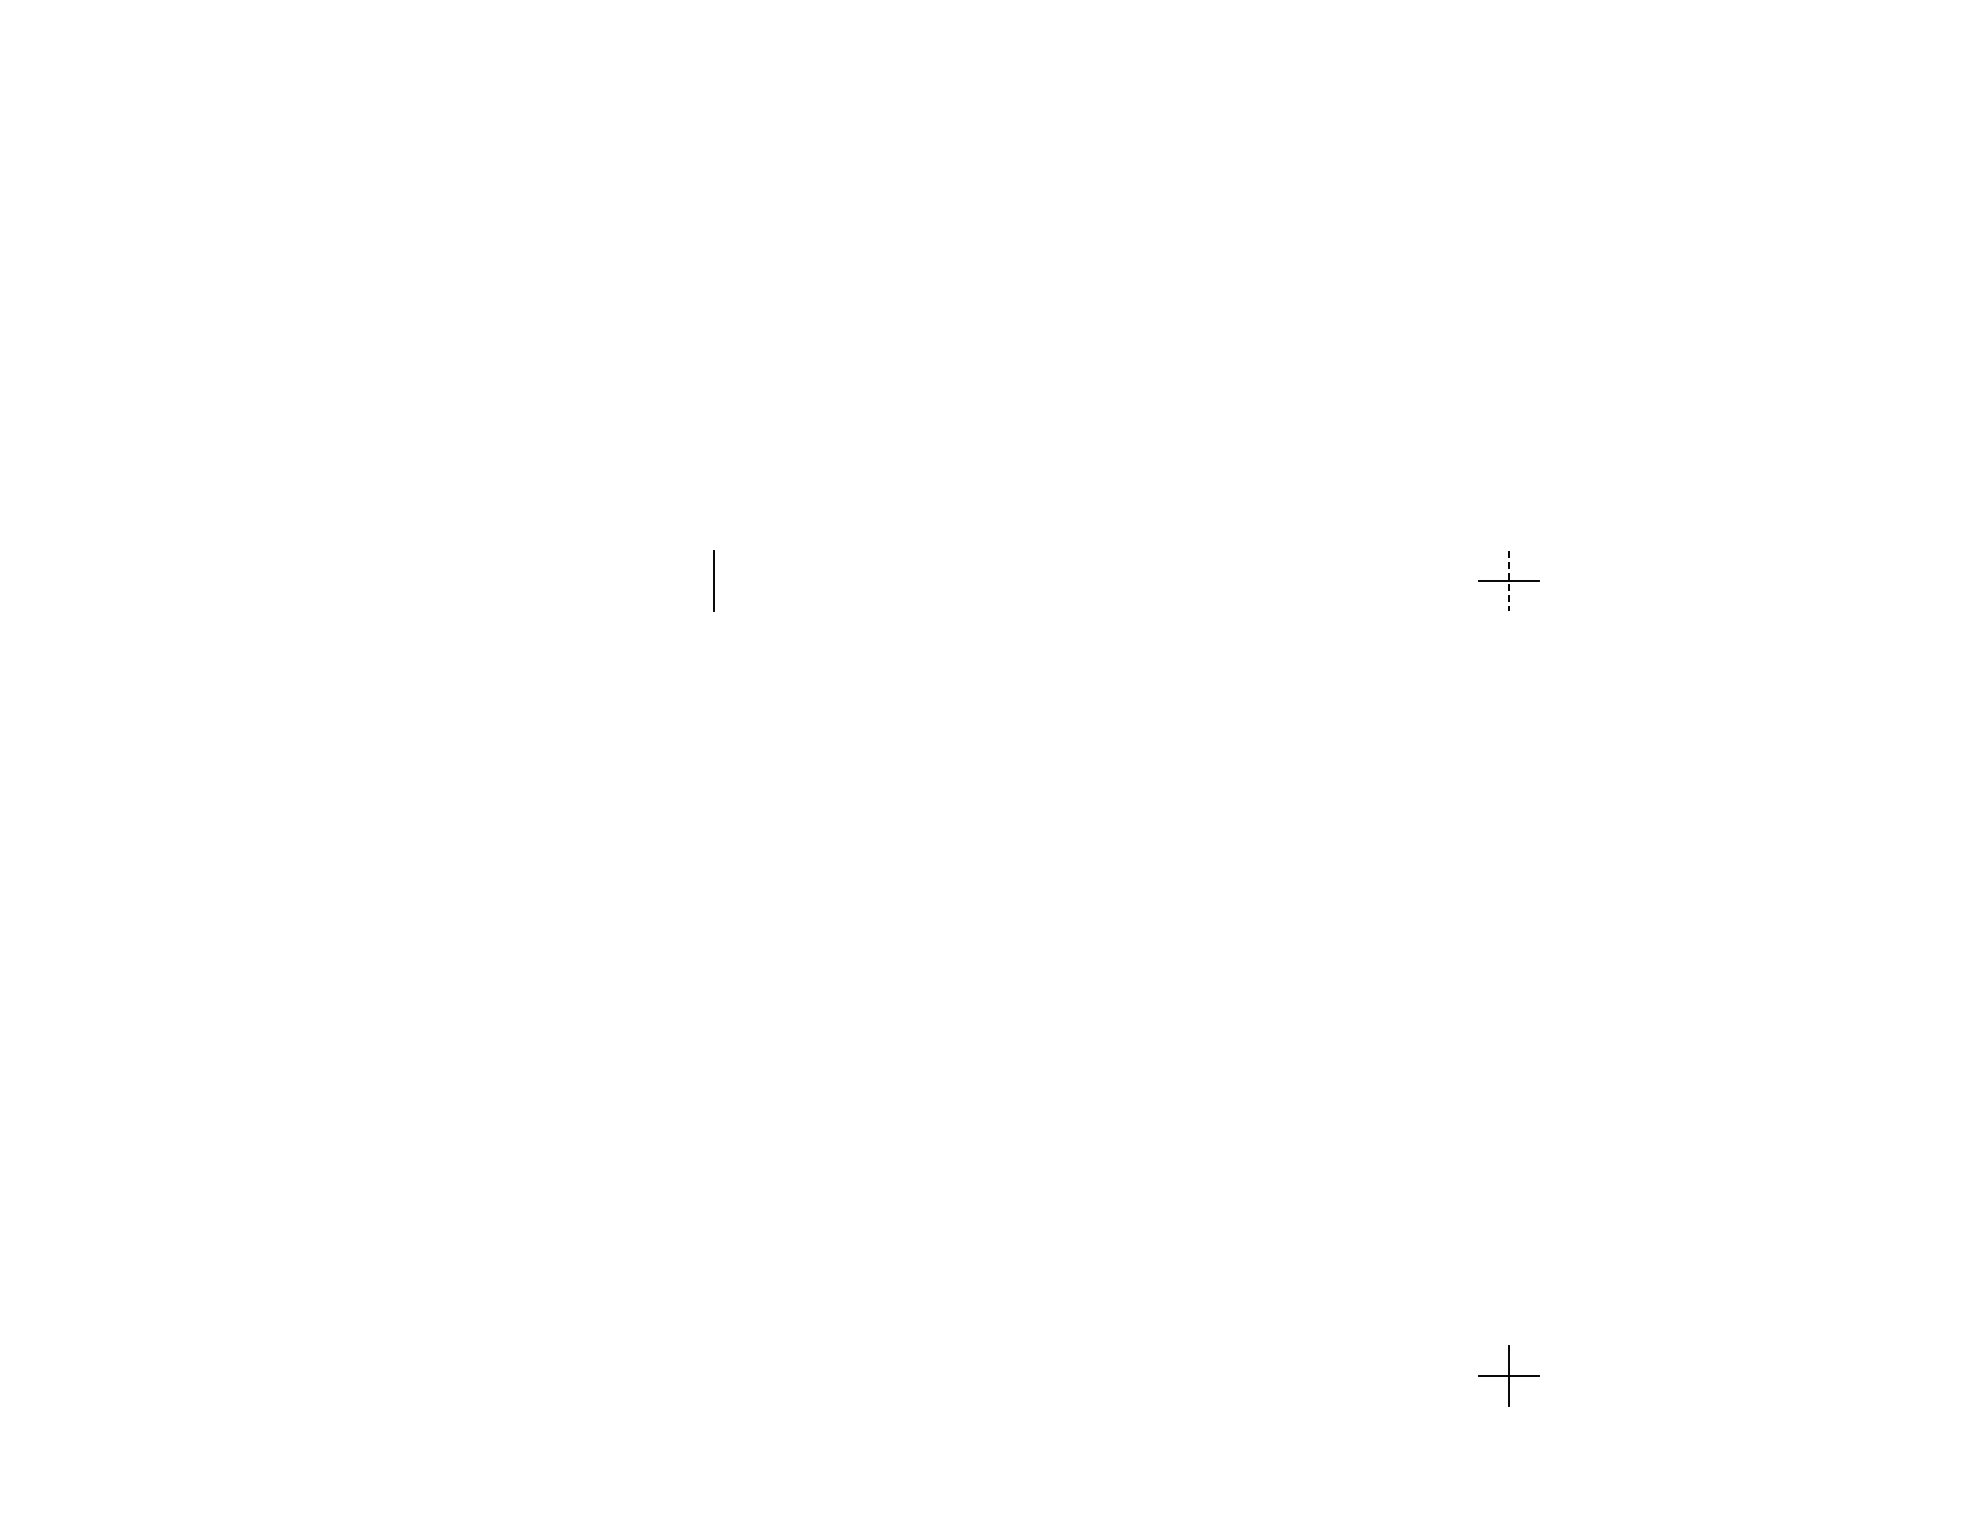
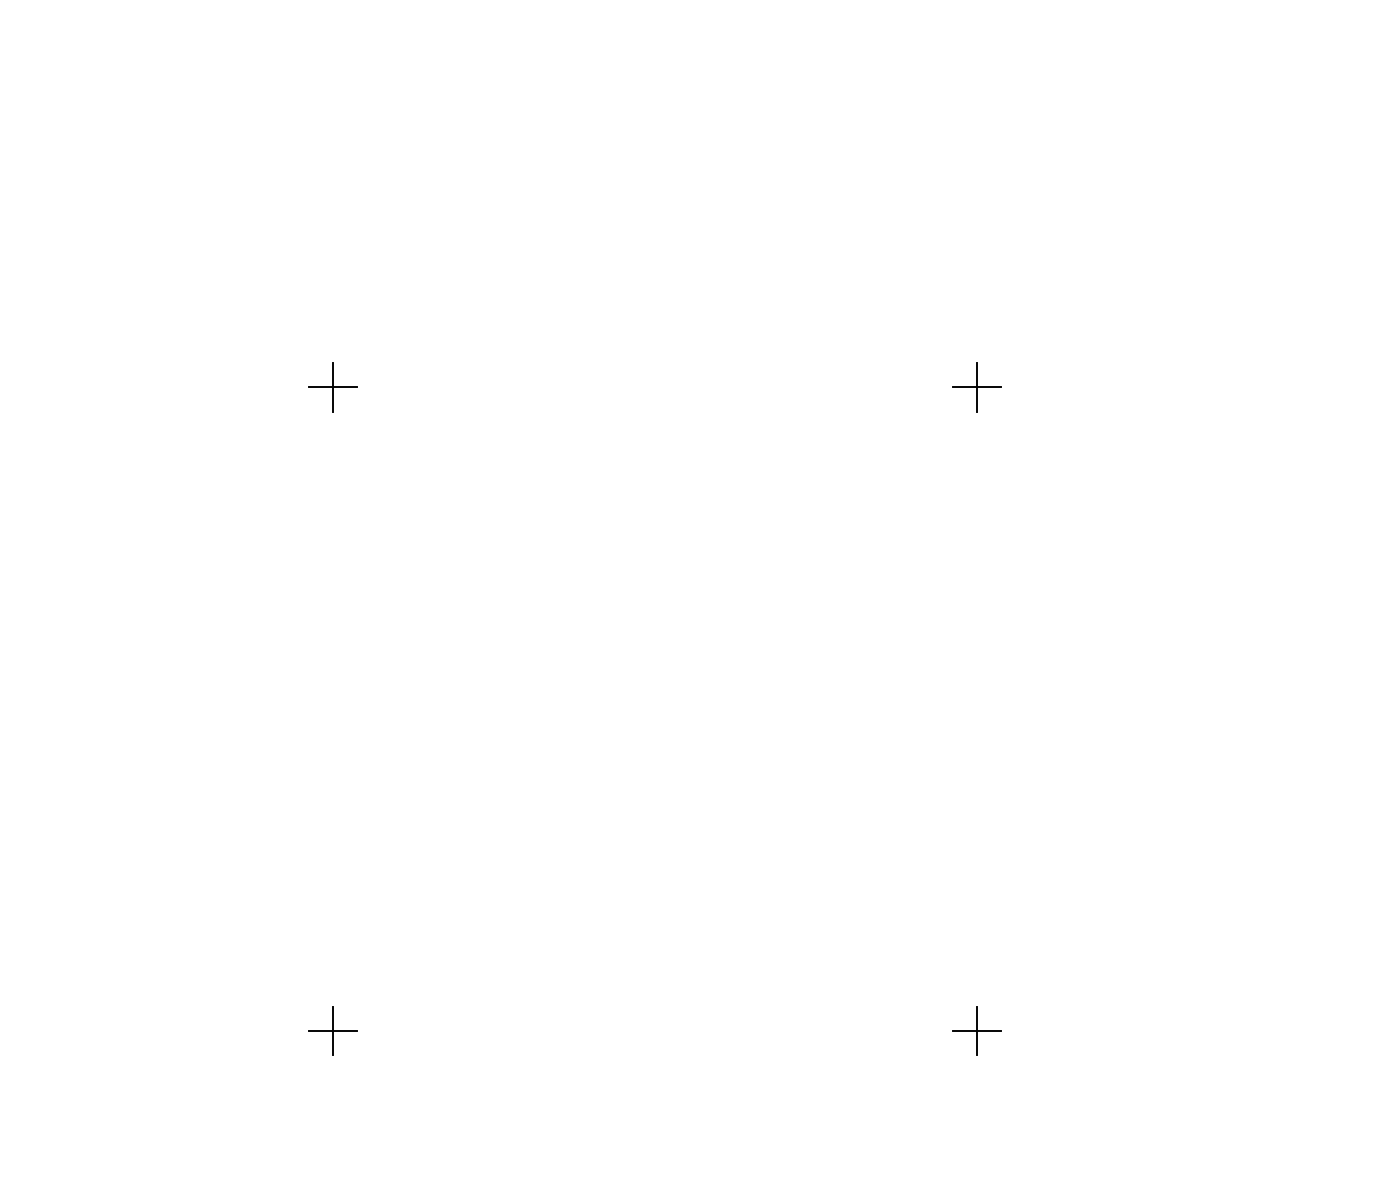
line: (713, 580) -> (333, 387), added
line: (1508, 580) -> (976, 387), dashed -> solid
part: (713, 1375) -> (333, 1030), added

